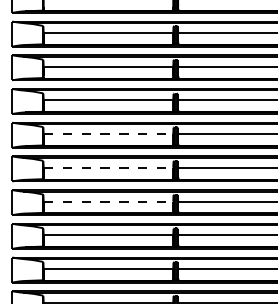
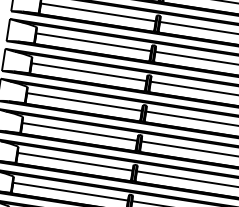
line: (108, 134) -> (89, 72), dashed -> solid
line: (108, 167) -> (84, 101), dashed -> solid
line: (108, 201) -> (79, 131), dashed -> solid

